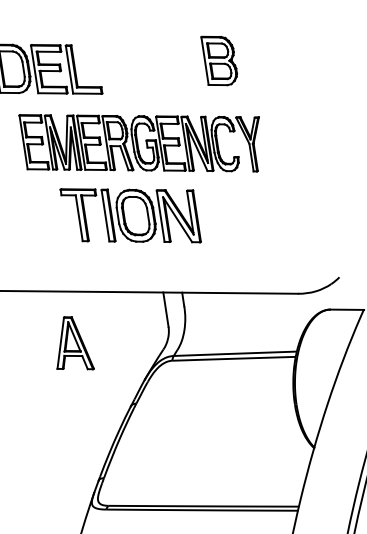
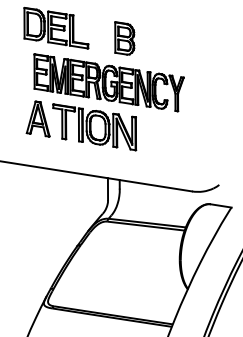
part: (219, 60) -> (124, 38), moved
part: (70, 343) -> (37, 118), moved

